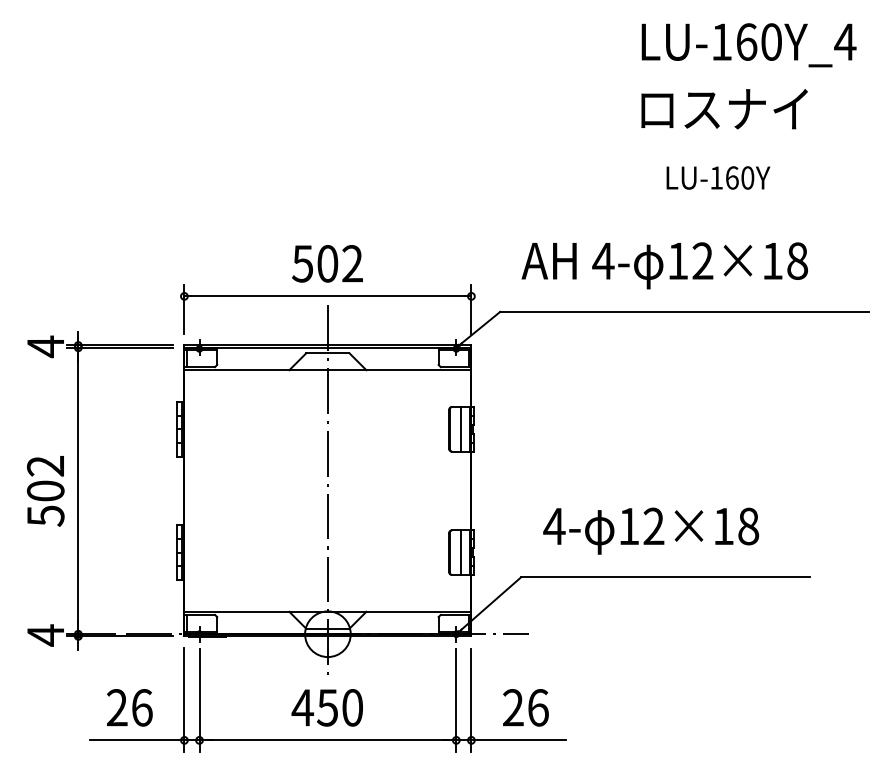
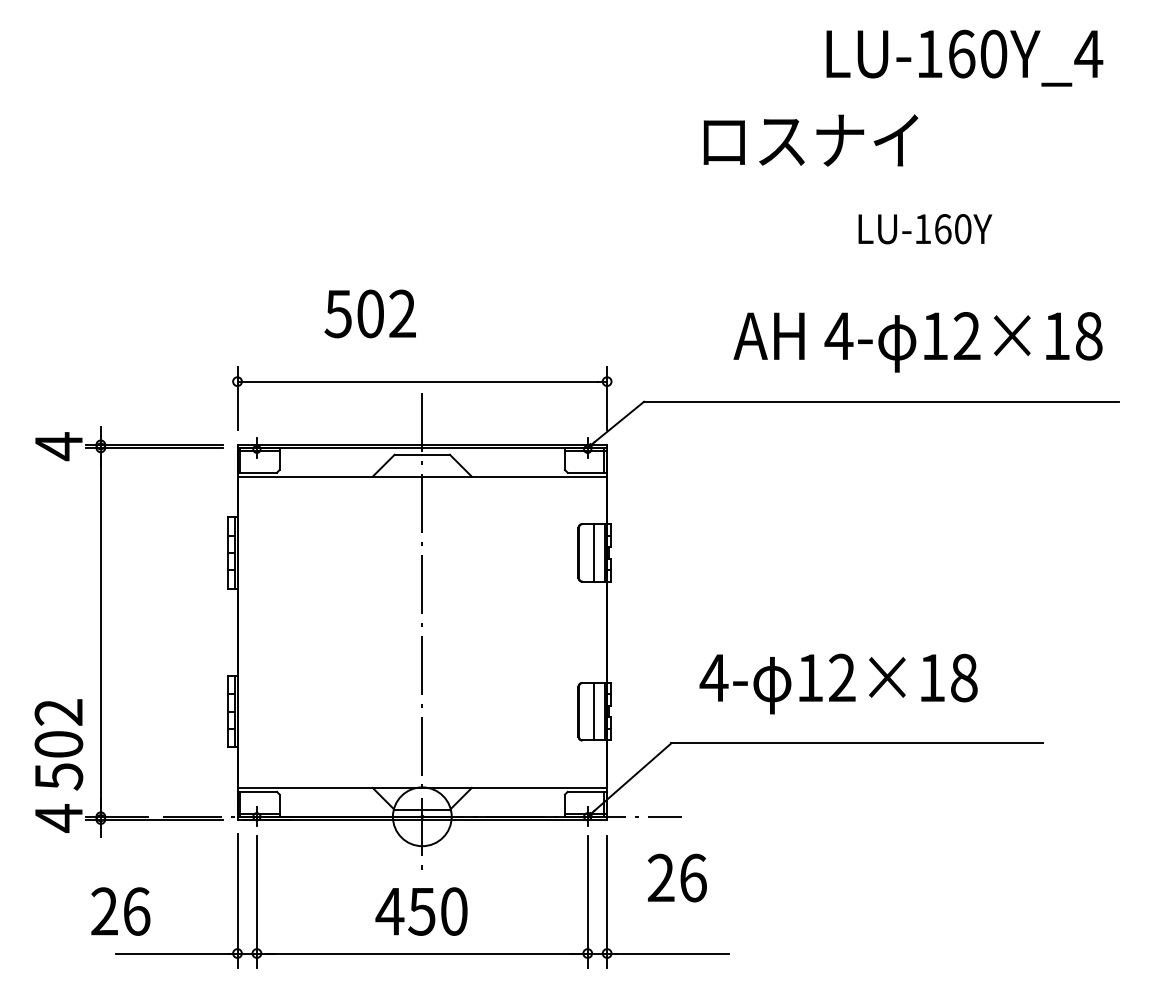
text: (724, 109) -> (810, 140), moved
text: (327, 263) -> (370, 313), moved
text: (664, 265) -> (917, 341), moved
text: (45, 491) -> (58, 745), moved
text: (129, 707) -> (120, 911), moved
text: (525, 707) -> (676, 877), moved

